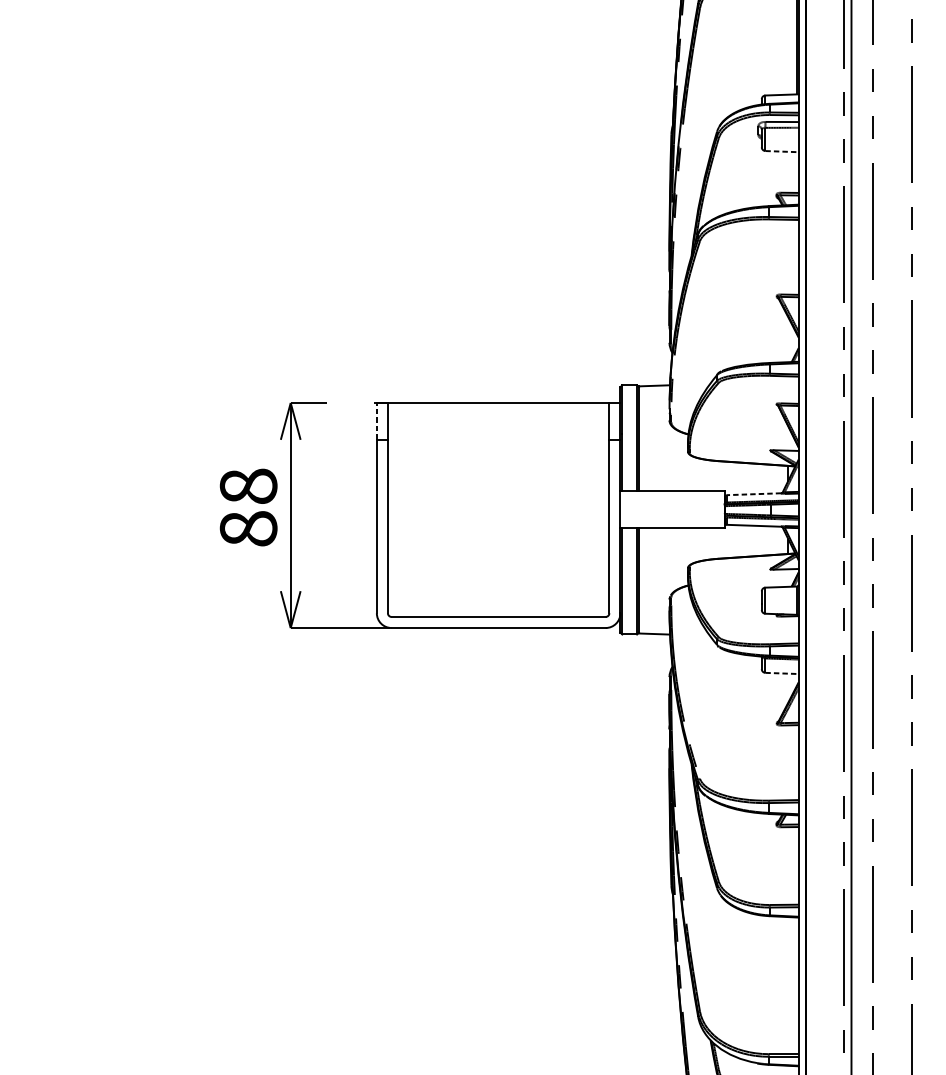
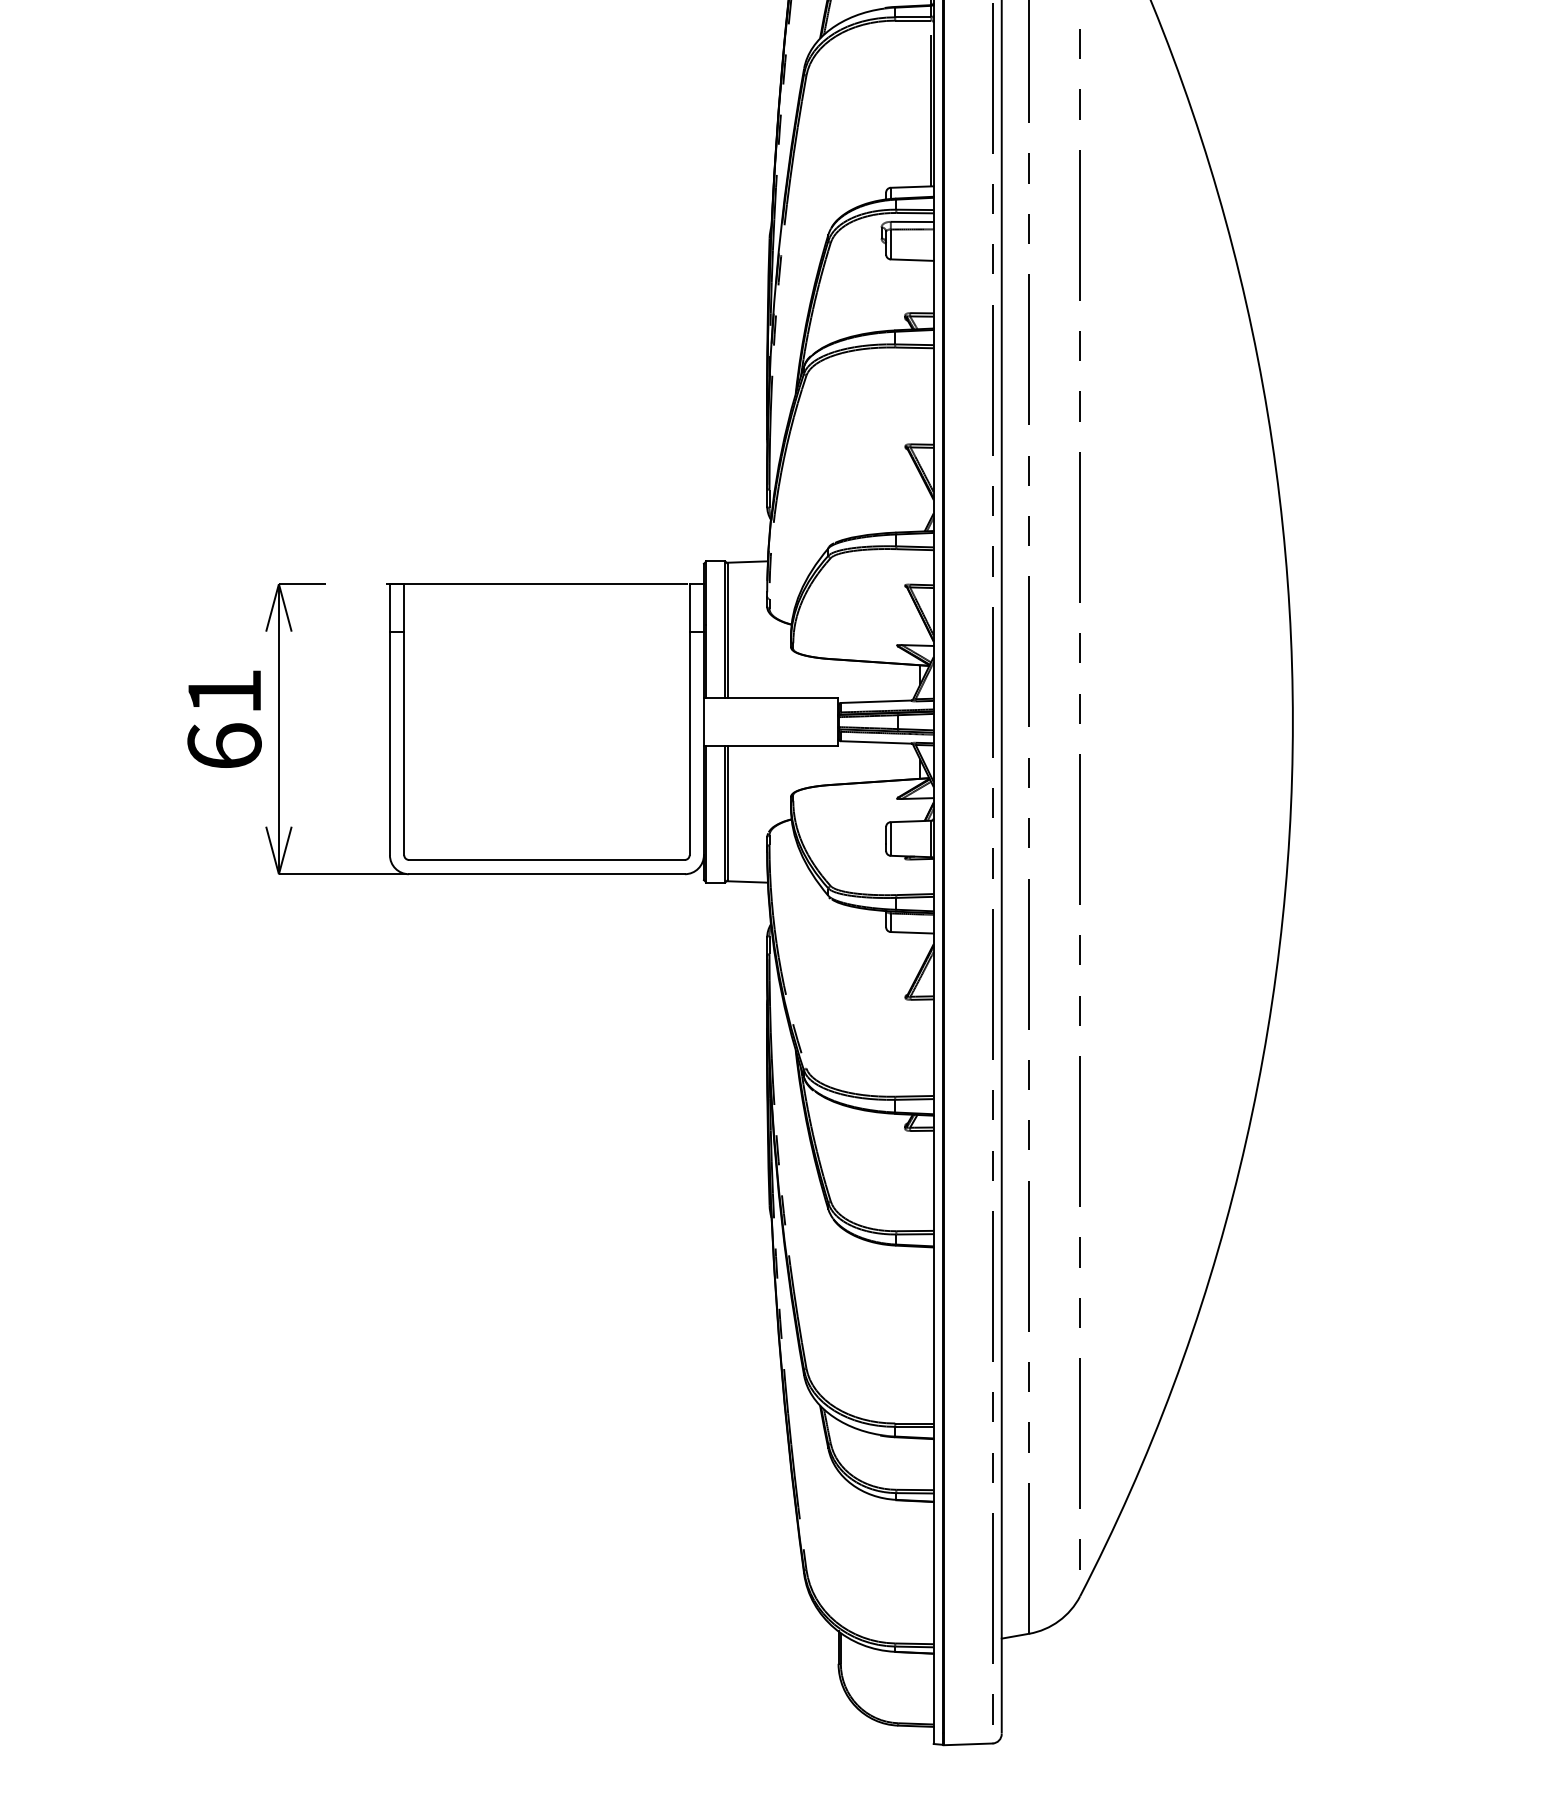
line: (782, 151) -> (912, 260), dashed -> solid
line: (376, 421) -> (389, 607), dashed -> solid
line: (753, 494) -> (875, 701), dashed -> solid
text: (248, 507) -> (224, 718), 88 -> 61
line: (782, 673) -> (912, 932), dashed -> solid

